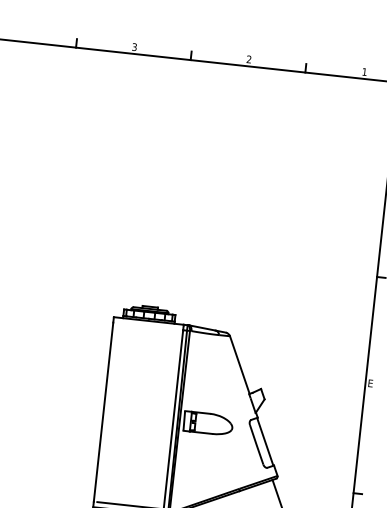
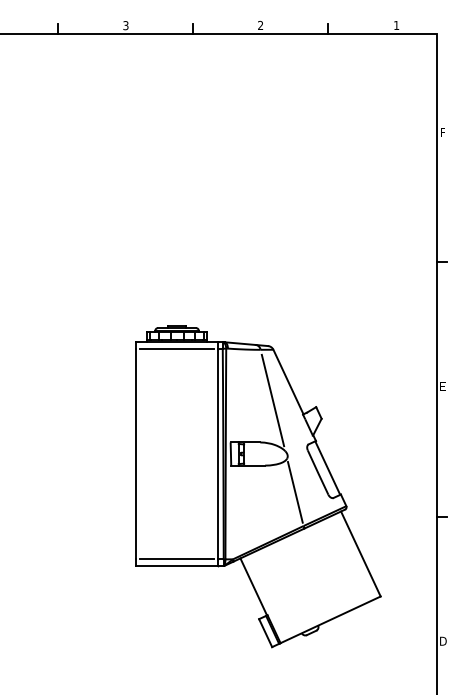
line: (148, 326) -> (177, 348), added
line: (224, 379) -> (272, 400), added
line: (234, 459) -> (294, 492), added

